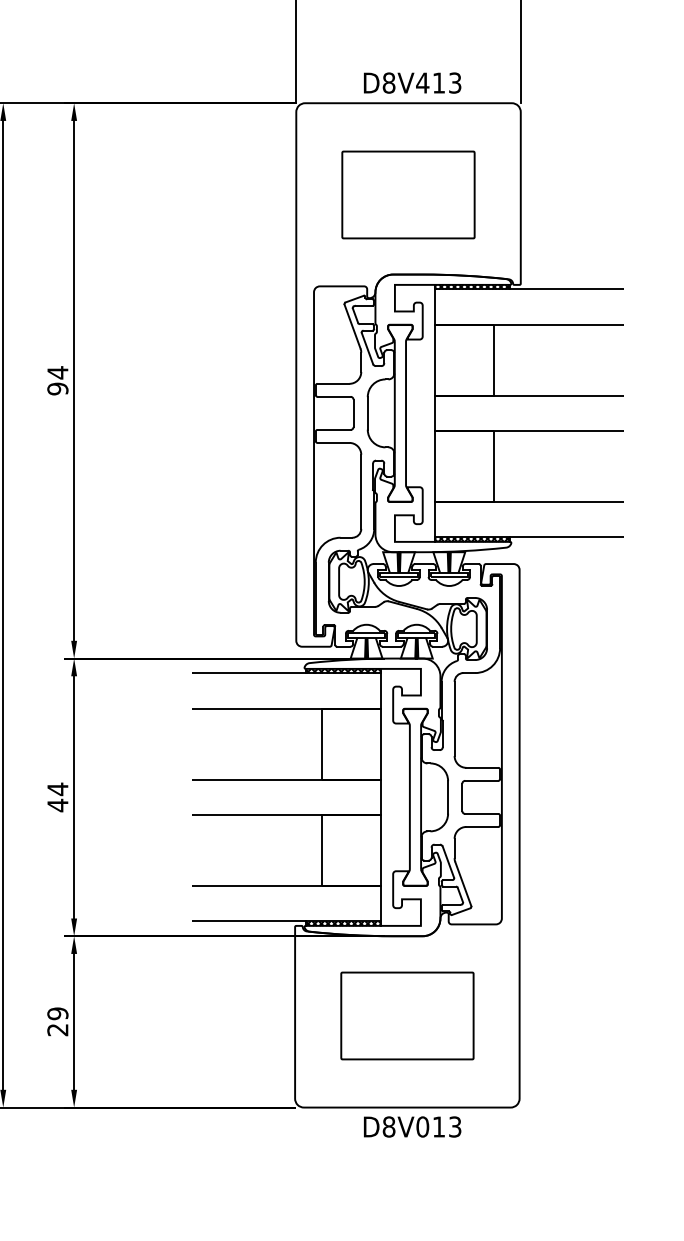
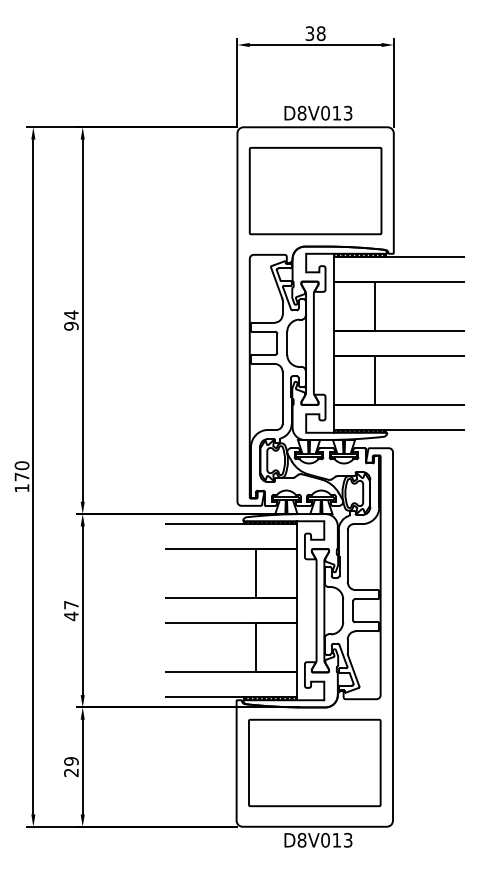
text: (422, 82) -> (325, 112), D8V413 -> D8V013
part: (408, 195) -> (315, 191), size x1.43
text: (58, 788) -> (71, 604), 44 -> 47
part: (406, 1015) -> (314, 762), size x1.43

